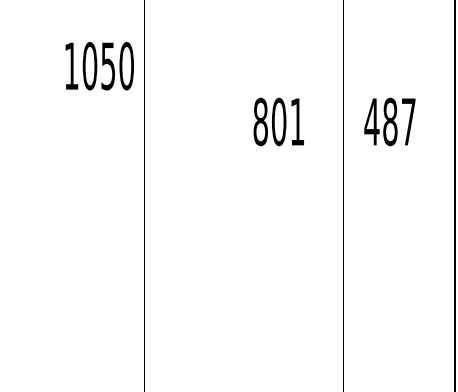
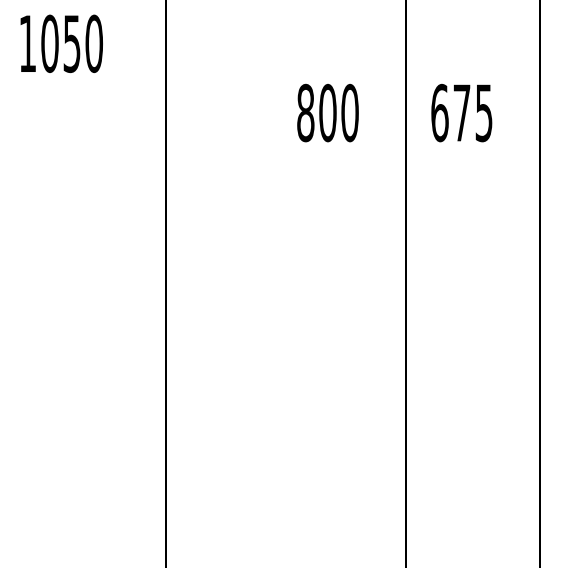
text: (99, 65) -> (61, 43), moved
text: (297, 121) -> (349, 112), 801 -> 800
text: (389, 121) -> (461, 112), 487 -> 675

